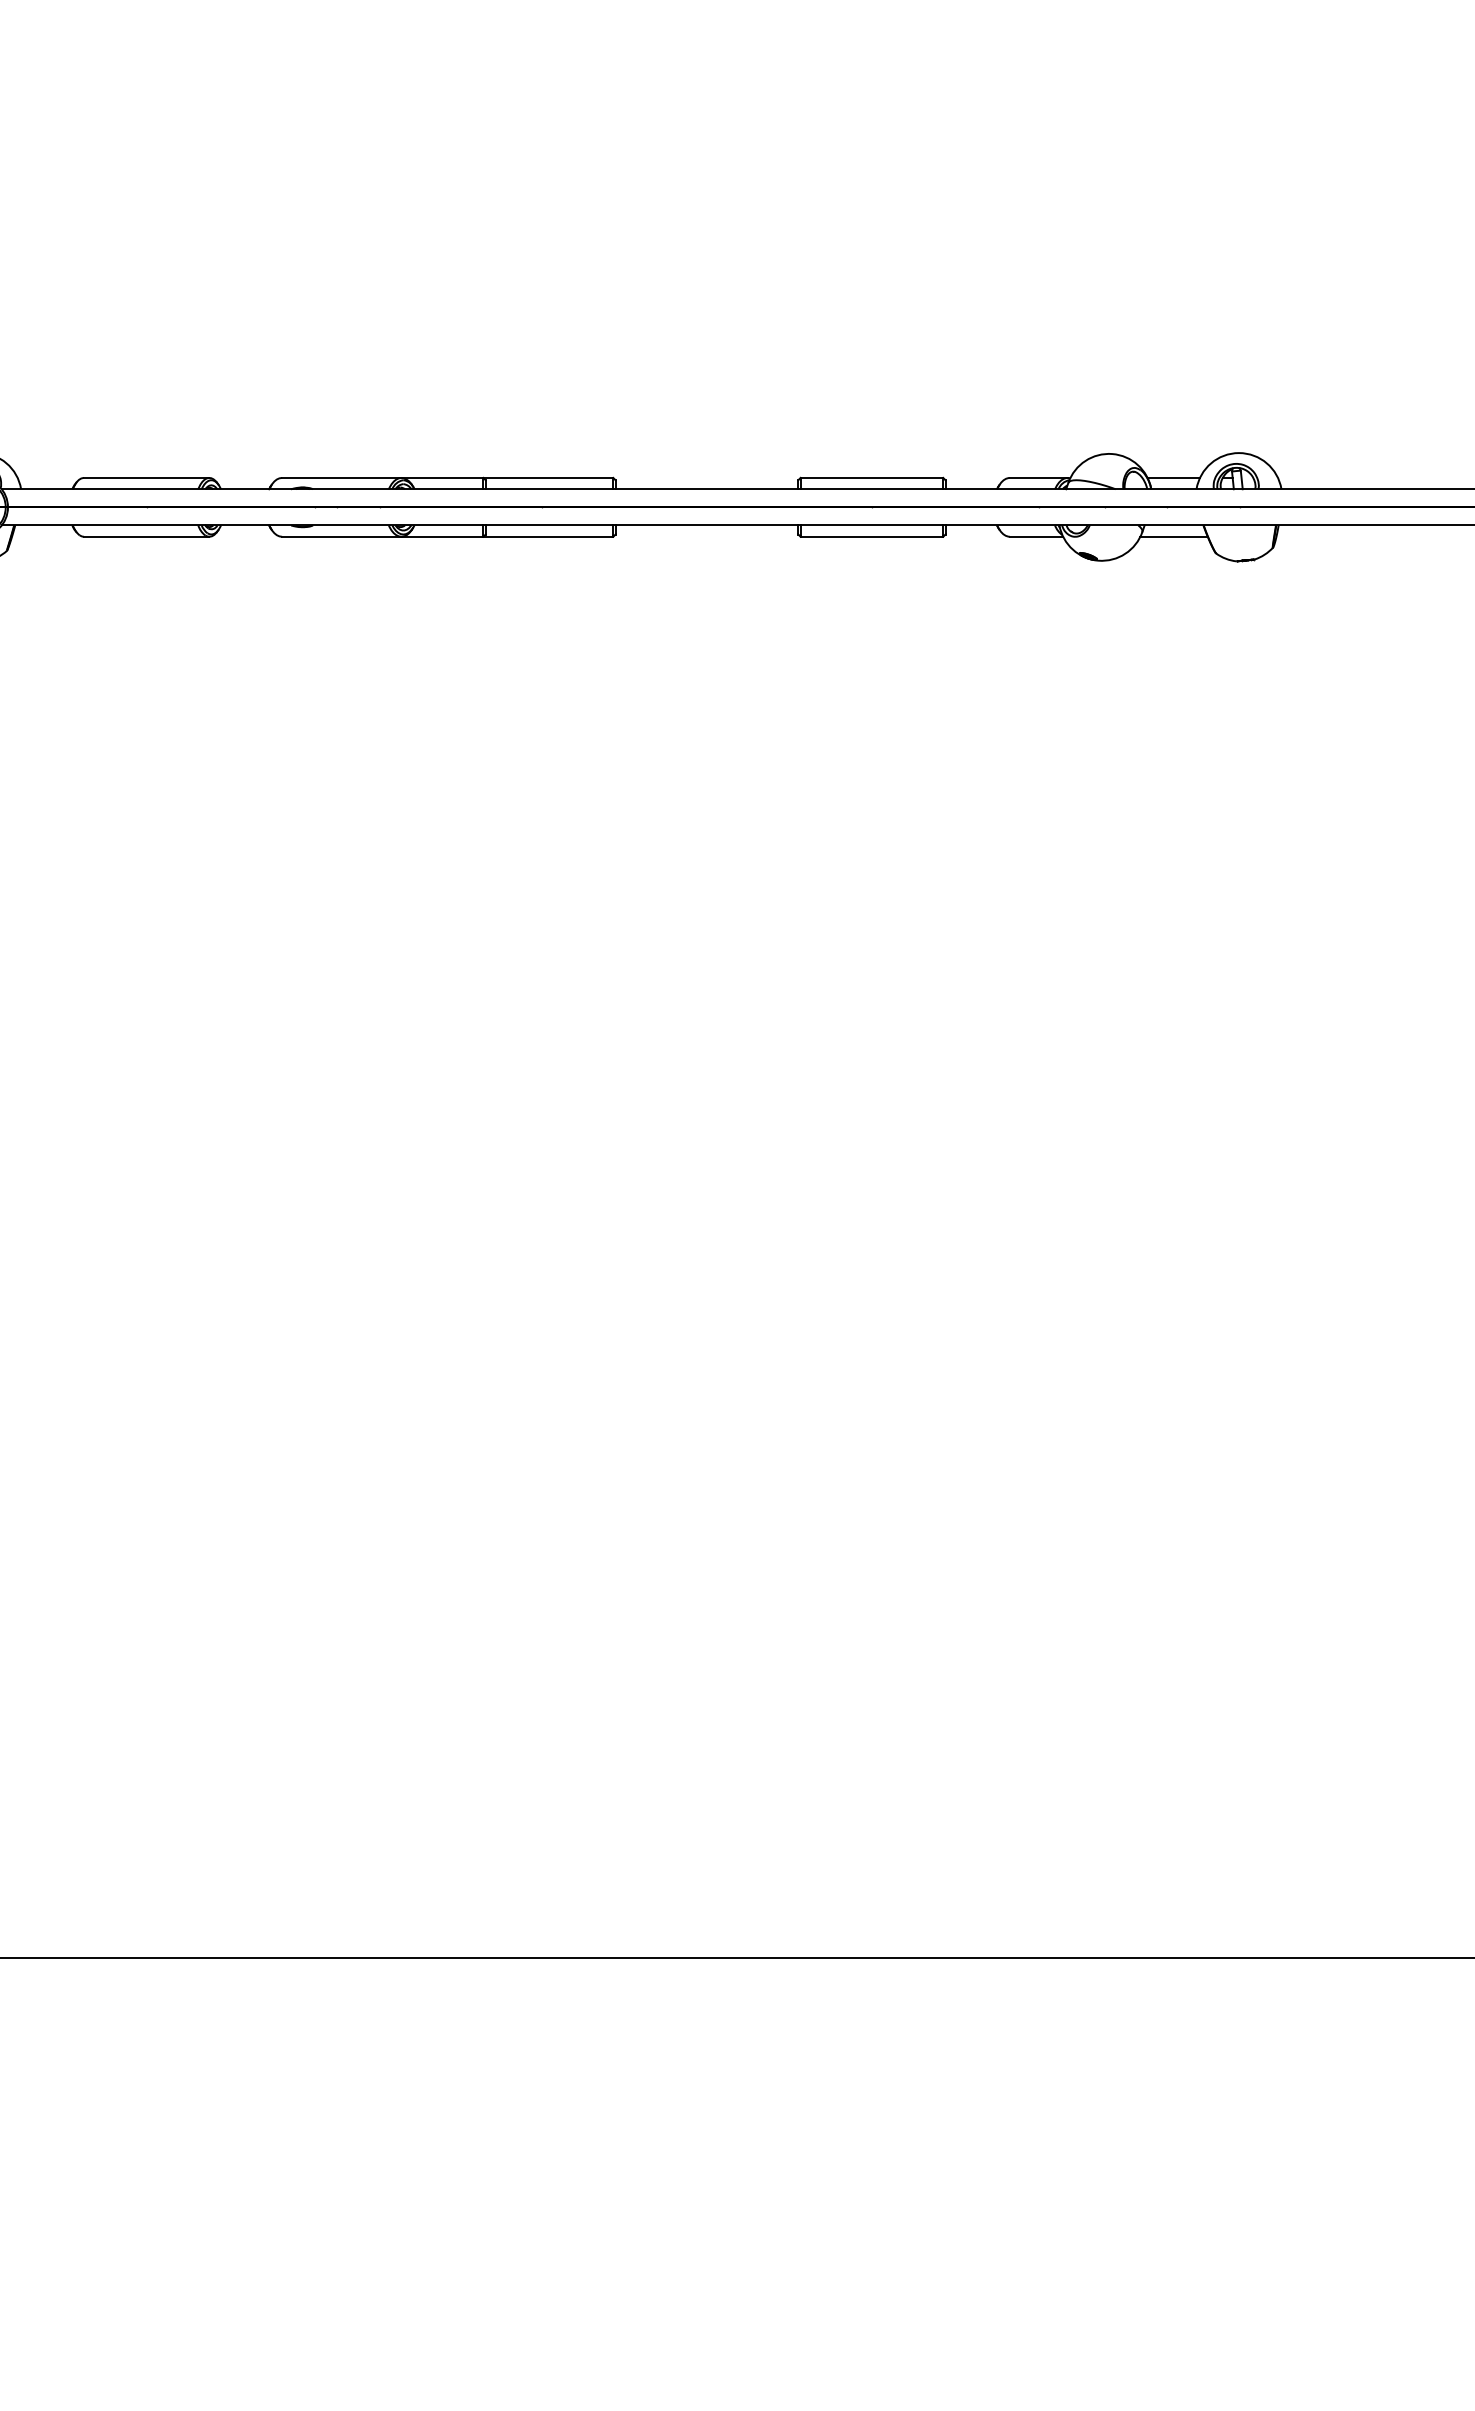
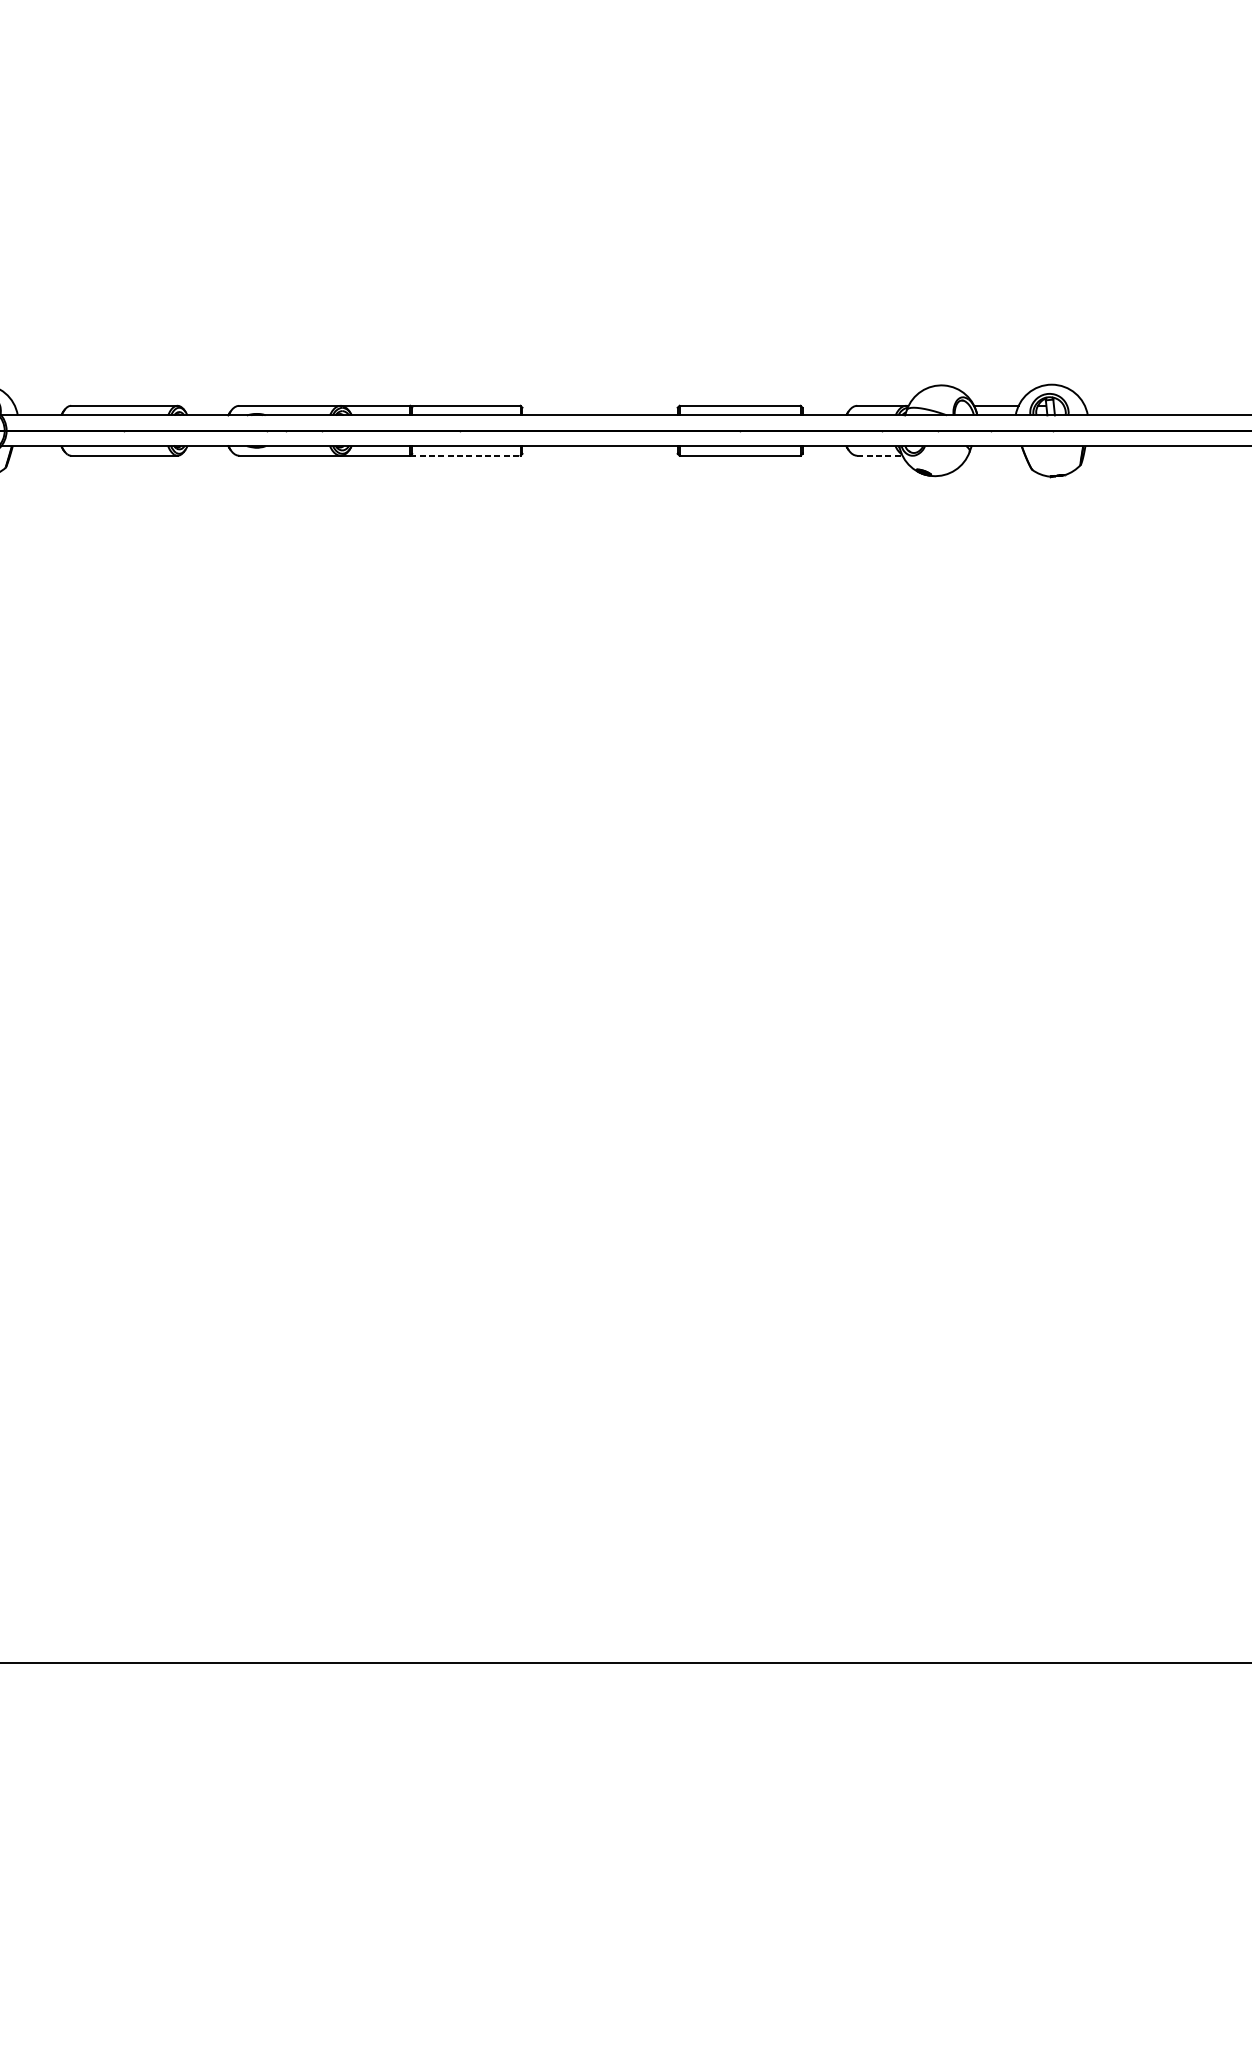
line: (548, 536) -> (465, 455), solid -> dashed
line: (1036, 536) -> (879, 455), solid -> dashed
line: (1173, 536) -> (996, 455), removed

